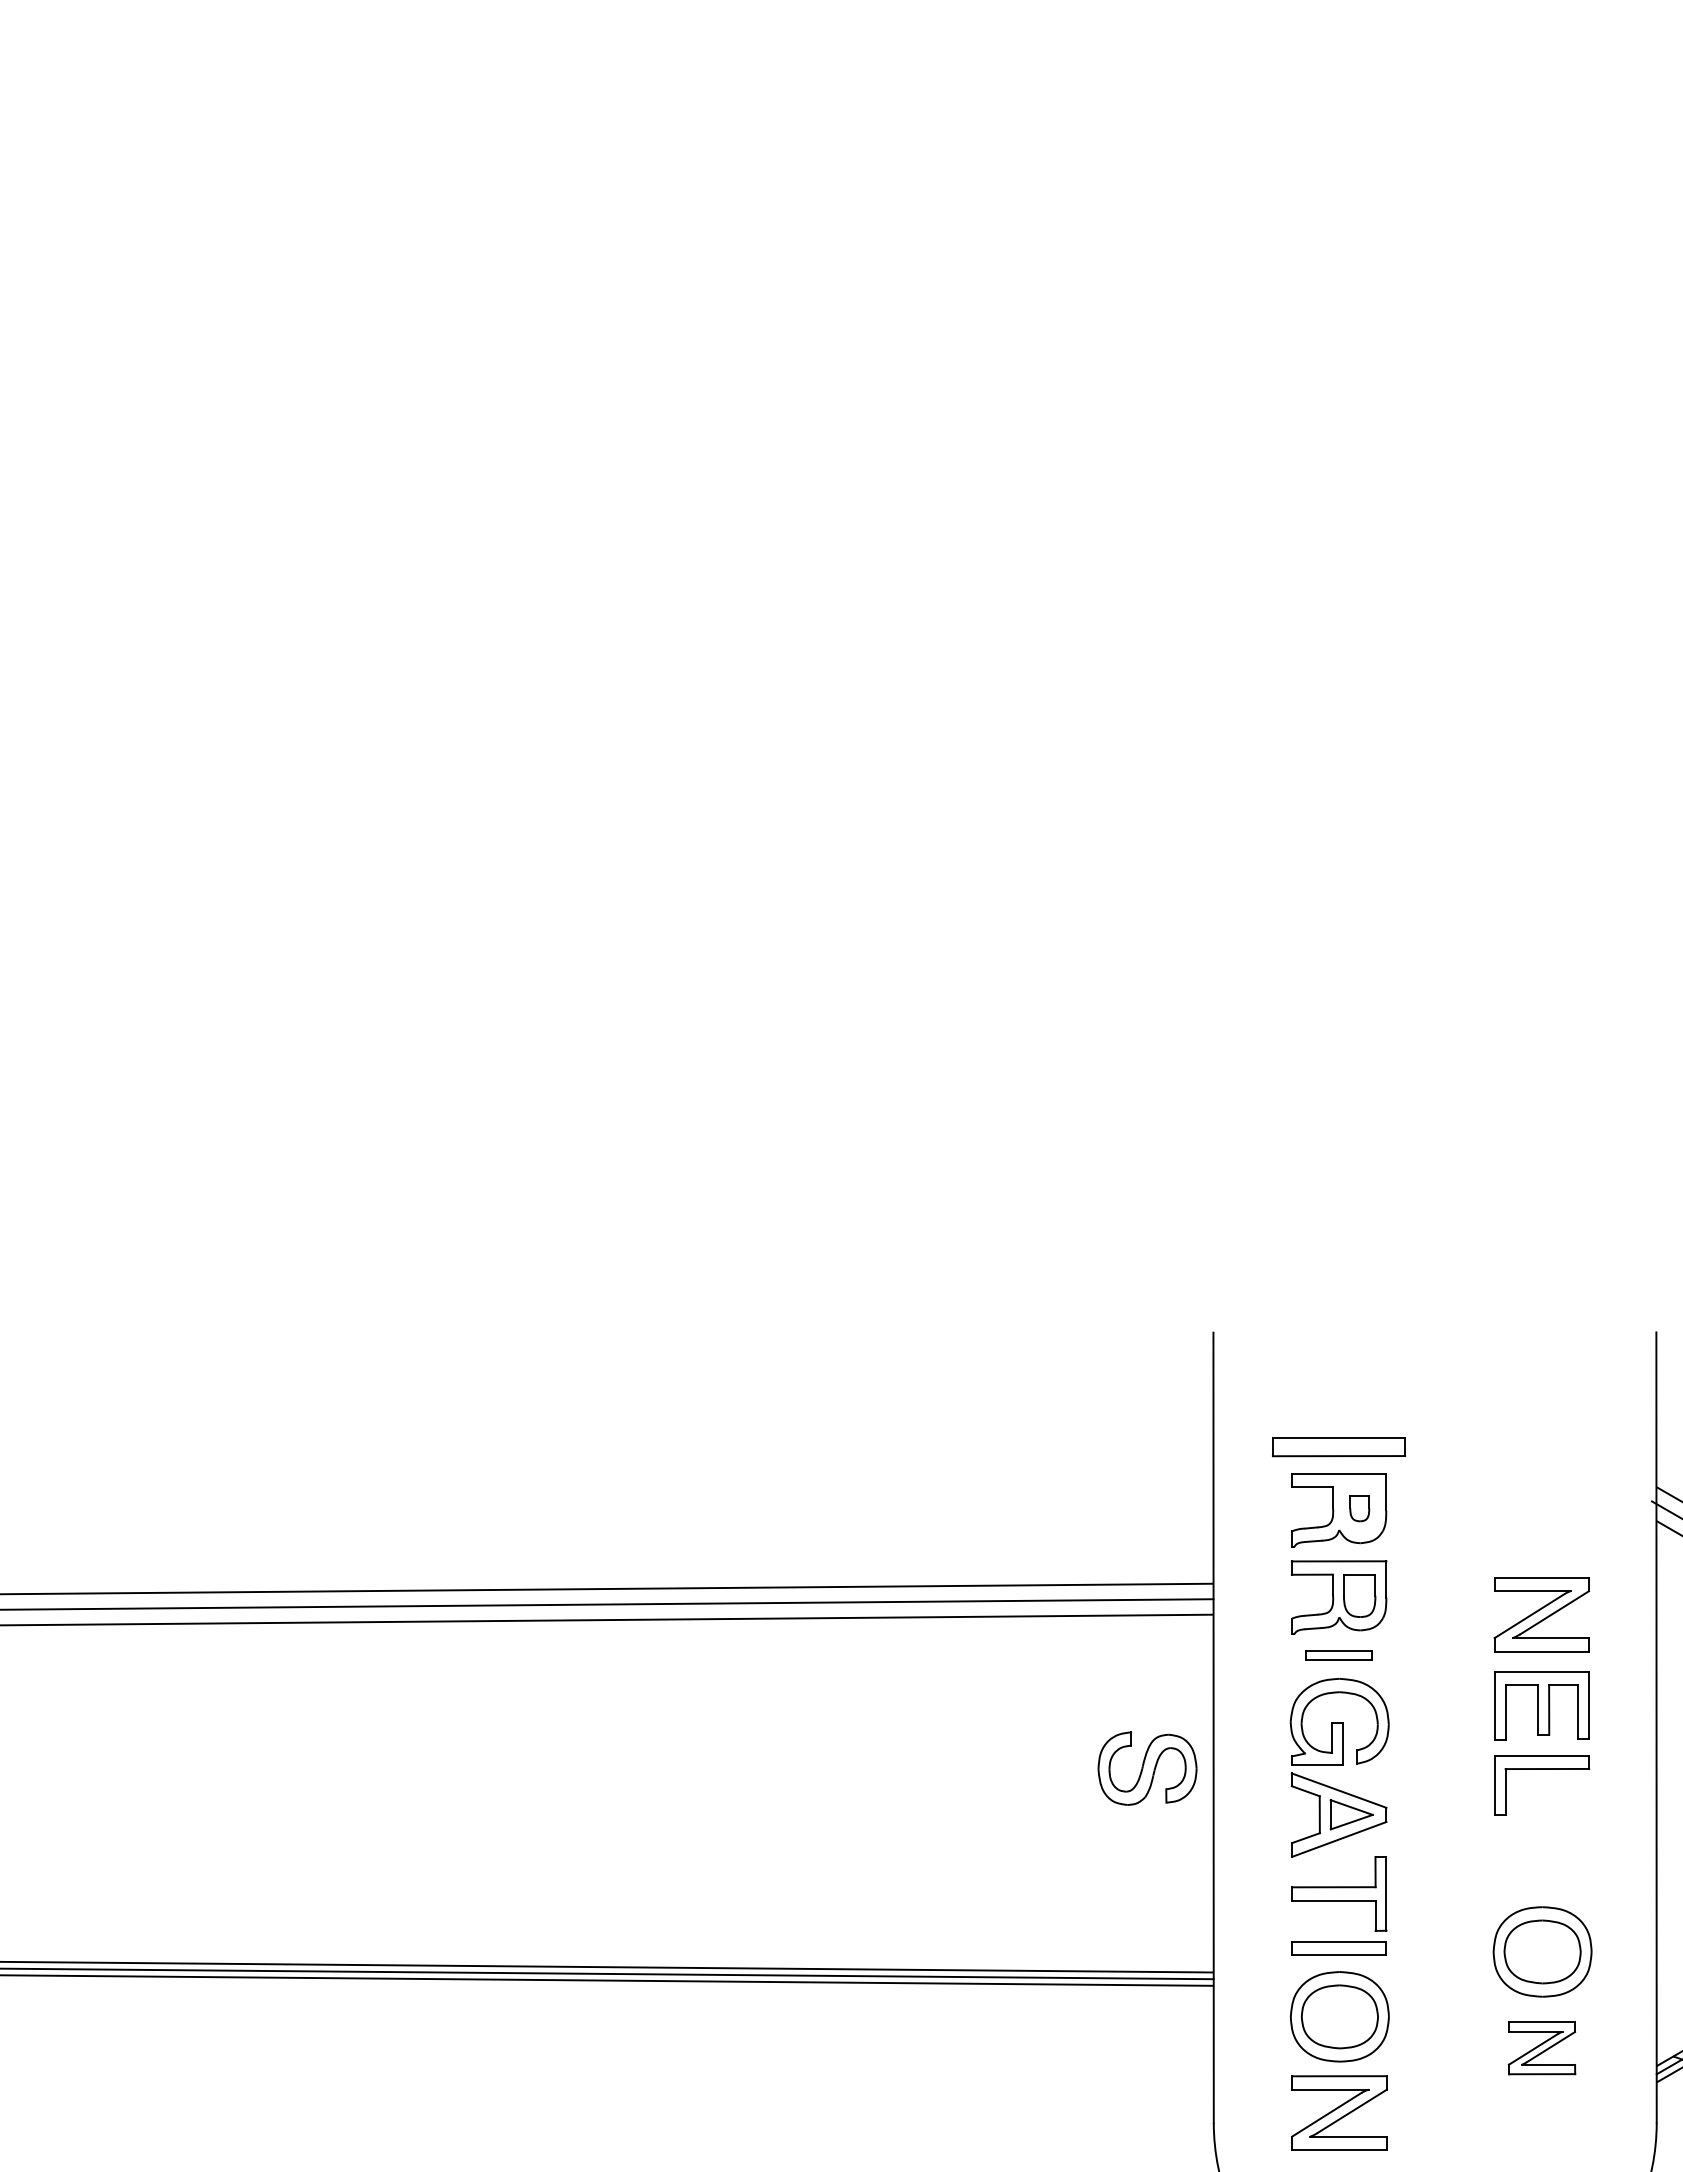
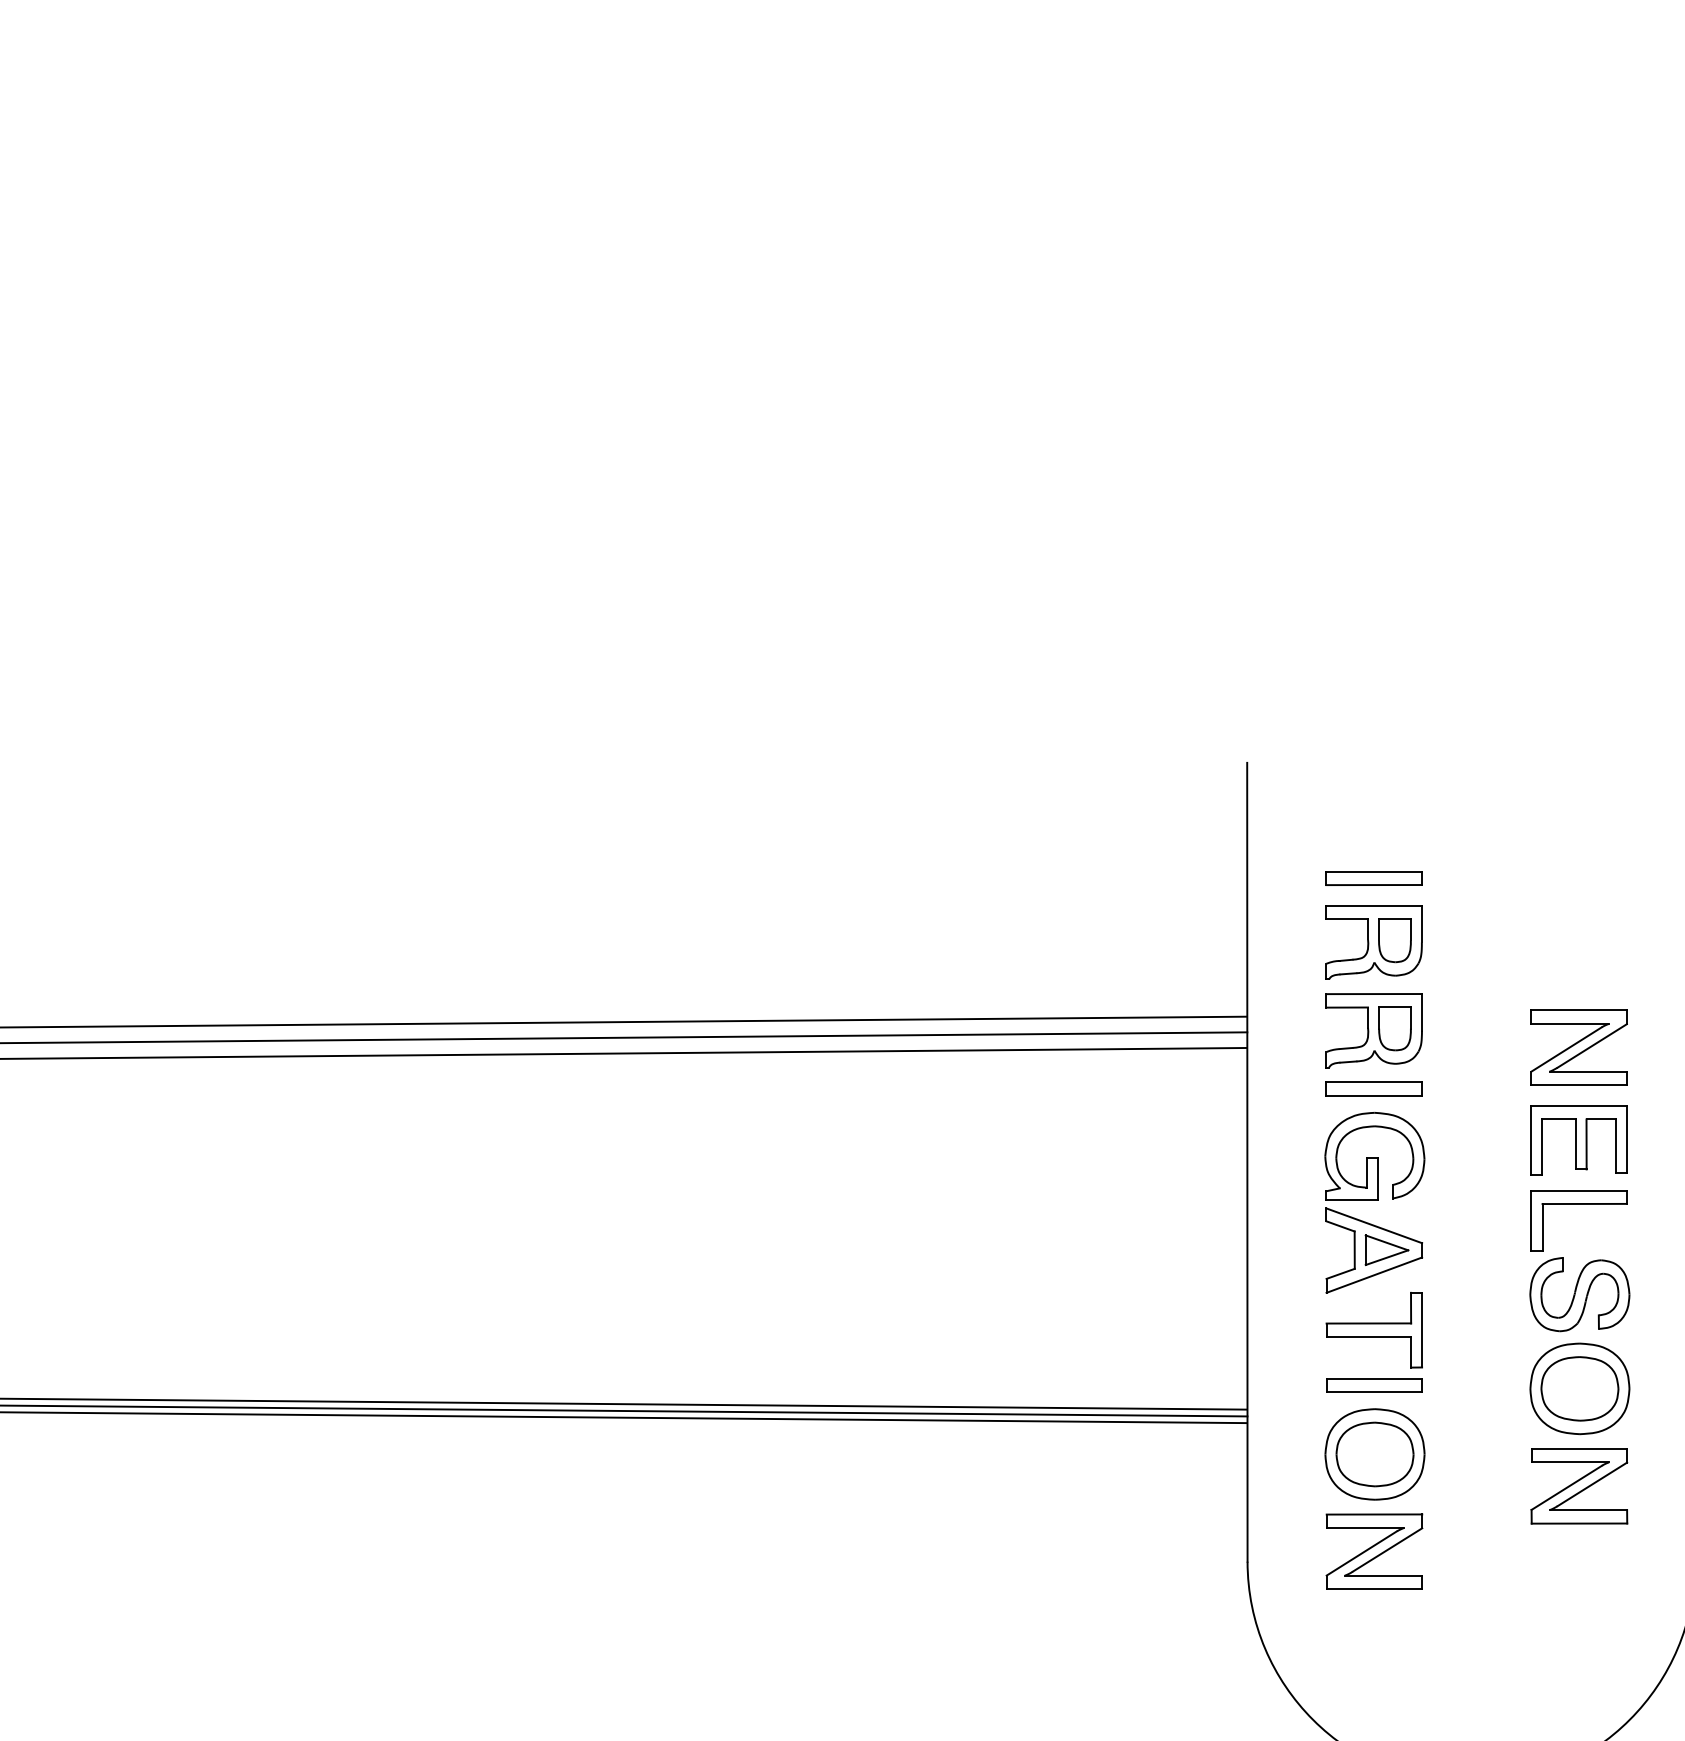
part: (1338, 1446) -> (1373, 877), size x0.71
part: (1359, 1508) -> (1394, 940), size x1.67
part: (1338, 1655) -> (1373, 1089), size x1.43
part: (1147, 1768) -> (1579, 1294), moved
part: (1541, 2048) -> (1578, 1486), size x1.43

